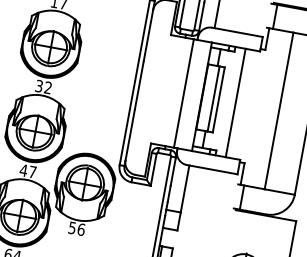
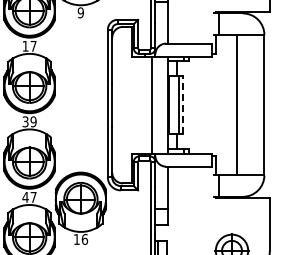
text: (48, 87) -> (33, 121), 32 -> 39
line: (219, 99) -> (183, 104), solid -> dashed
line: (235, 102) -> (198, 104), removed
text: (71, 227) -> (76, 239), 56 -> 16

